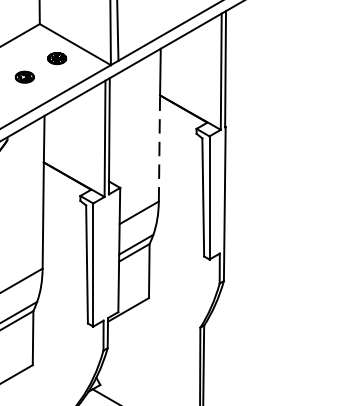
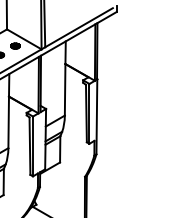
line: (160, 147) -> (65, 89), dashed -> solid

